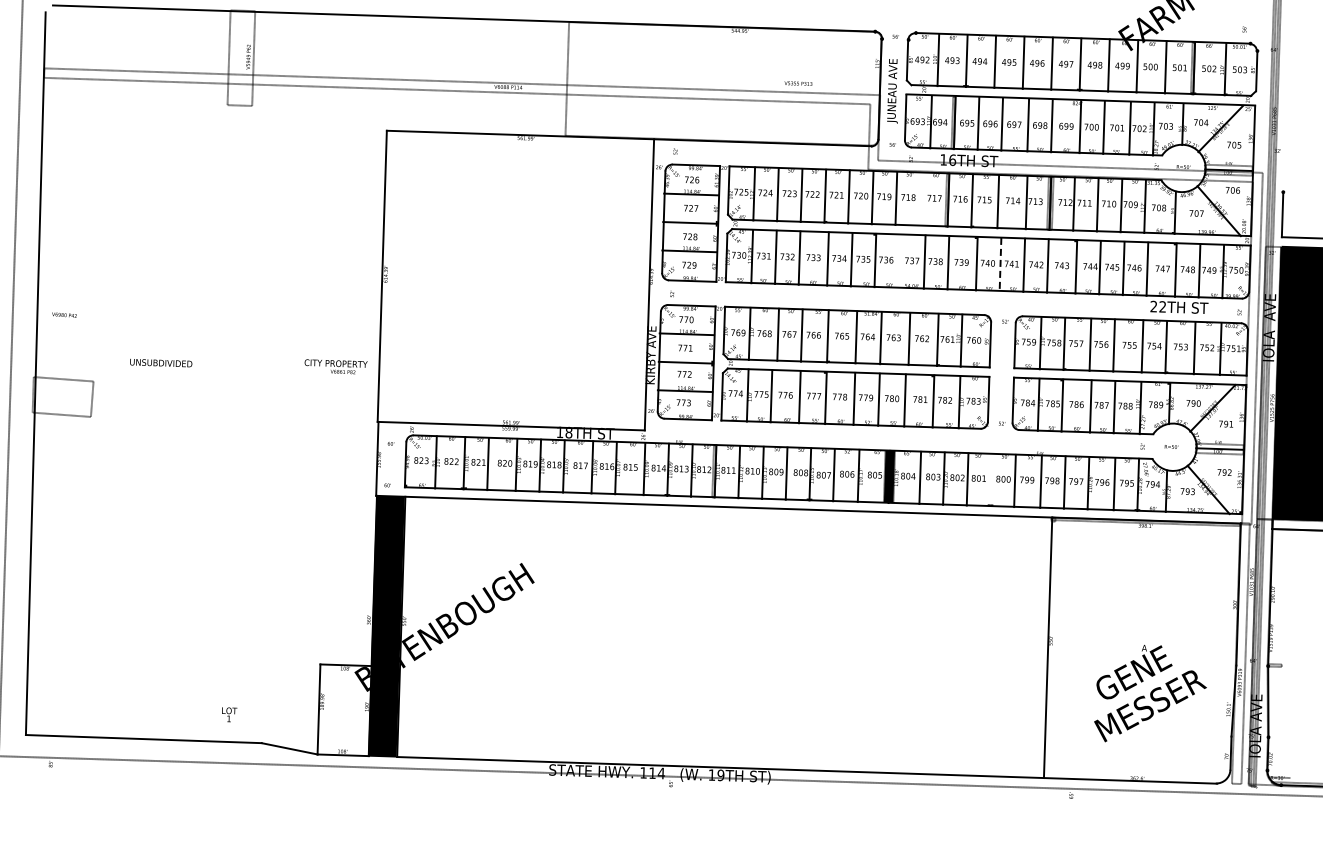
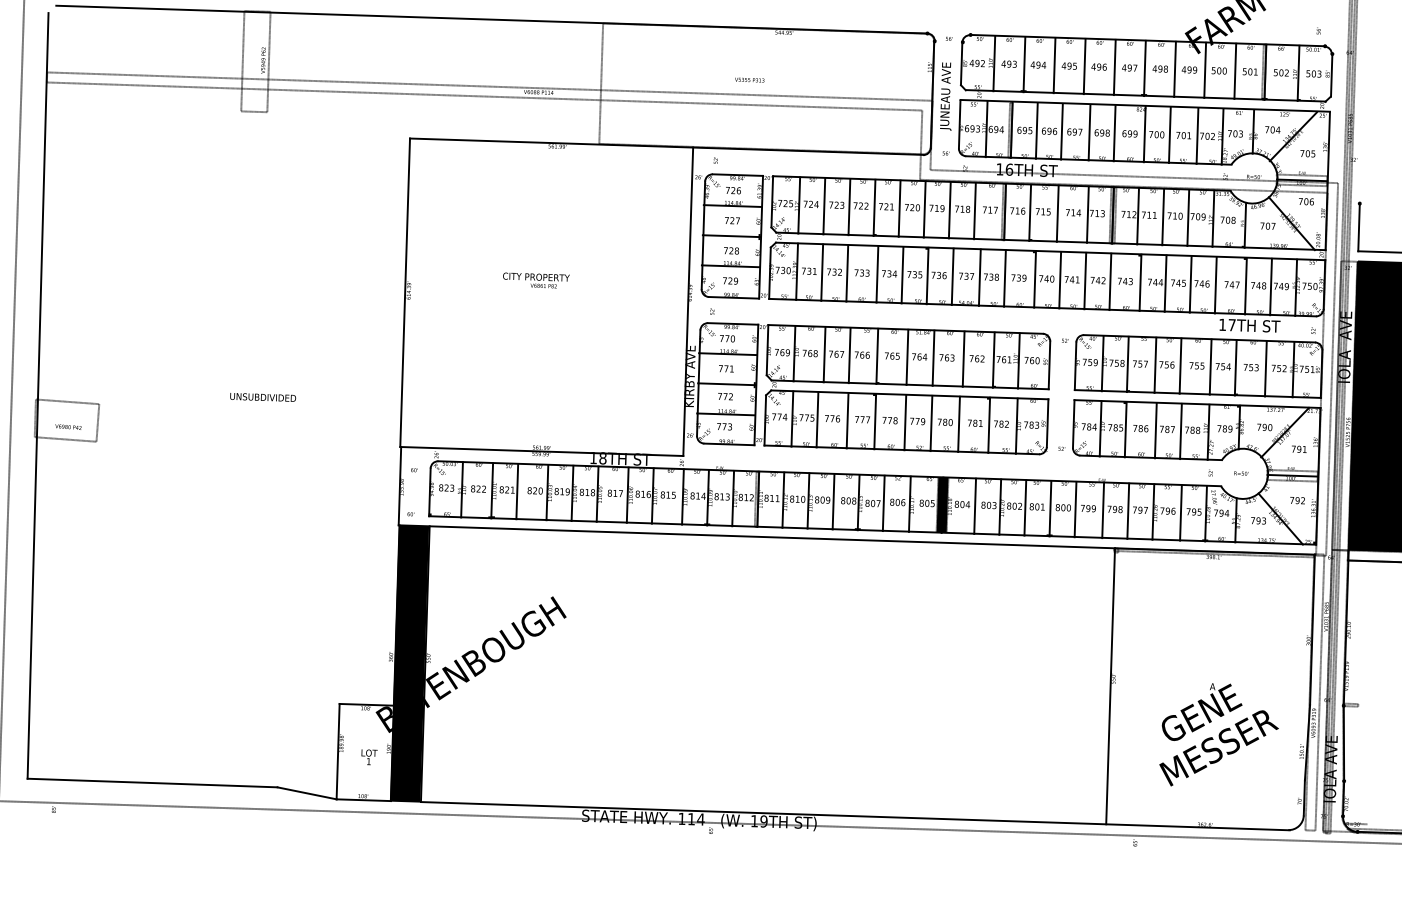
text: (798, 83) -> (749, 79), moved
line: (919, 198) -> (974, 210), added
line: (898, 260) -> (952, 275), added
line: (1000, 264) -> (1060, 280), dashed -> solid
text: (1158, 306) -> (1227, 324), 22TH -> 17TH
text: (64, 314) -> (68, 426), moved
text: (161, 363) -> (263, 397), moved
text: (335, 366) -> (535, 280), moved
line: (991, 480) -> (1050, 509), added
text: (229, 714) -> (369, 756), moved

